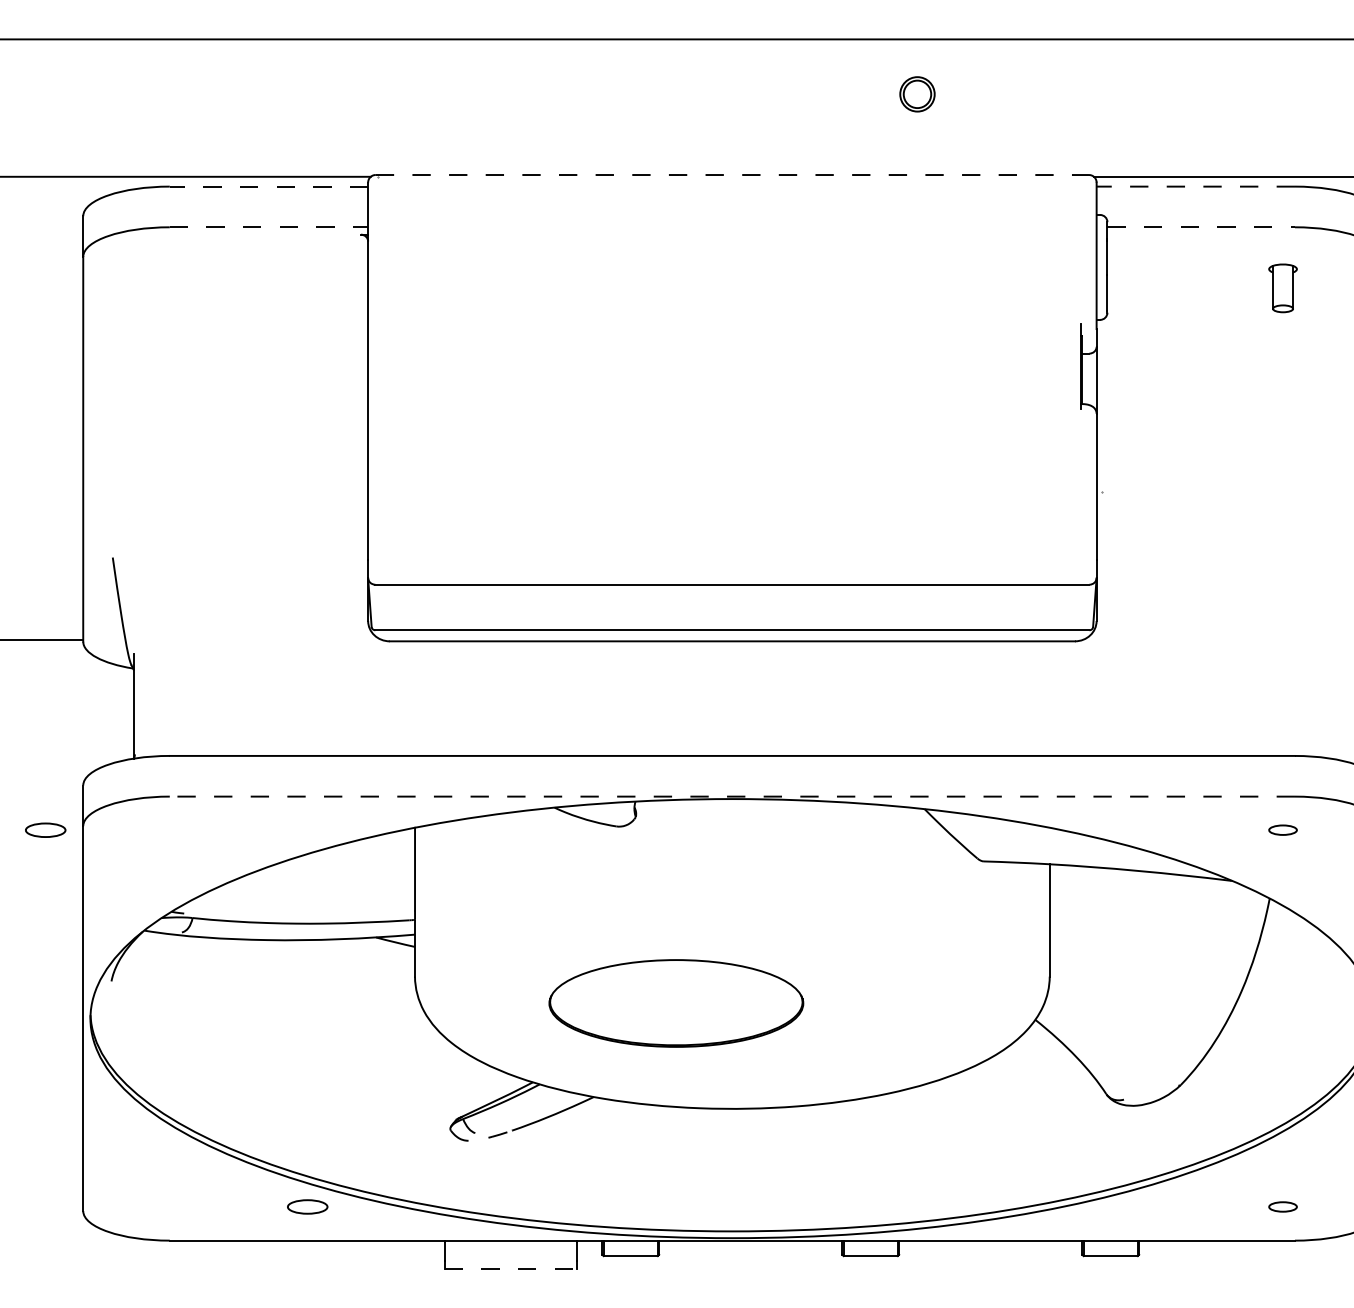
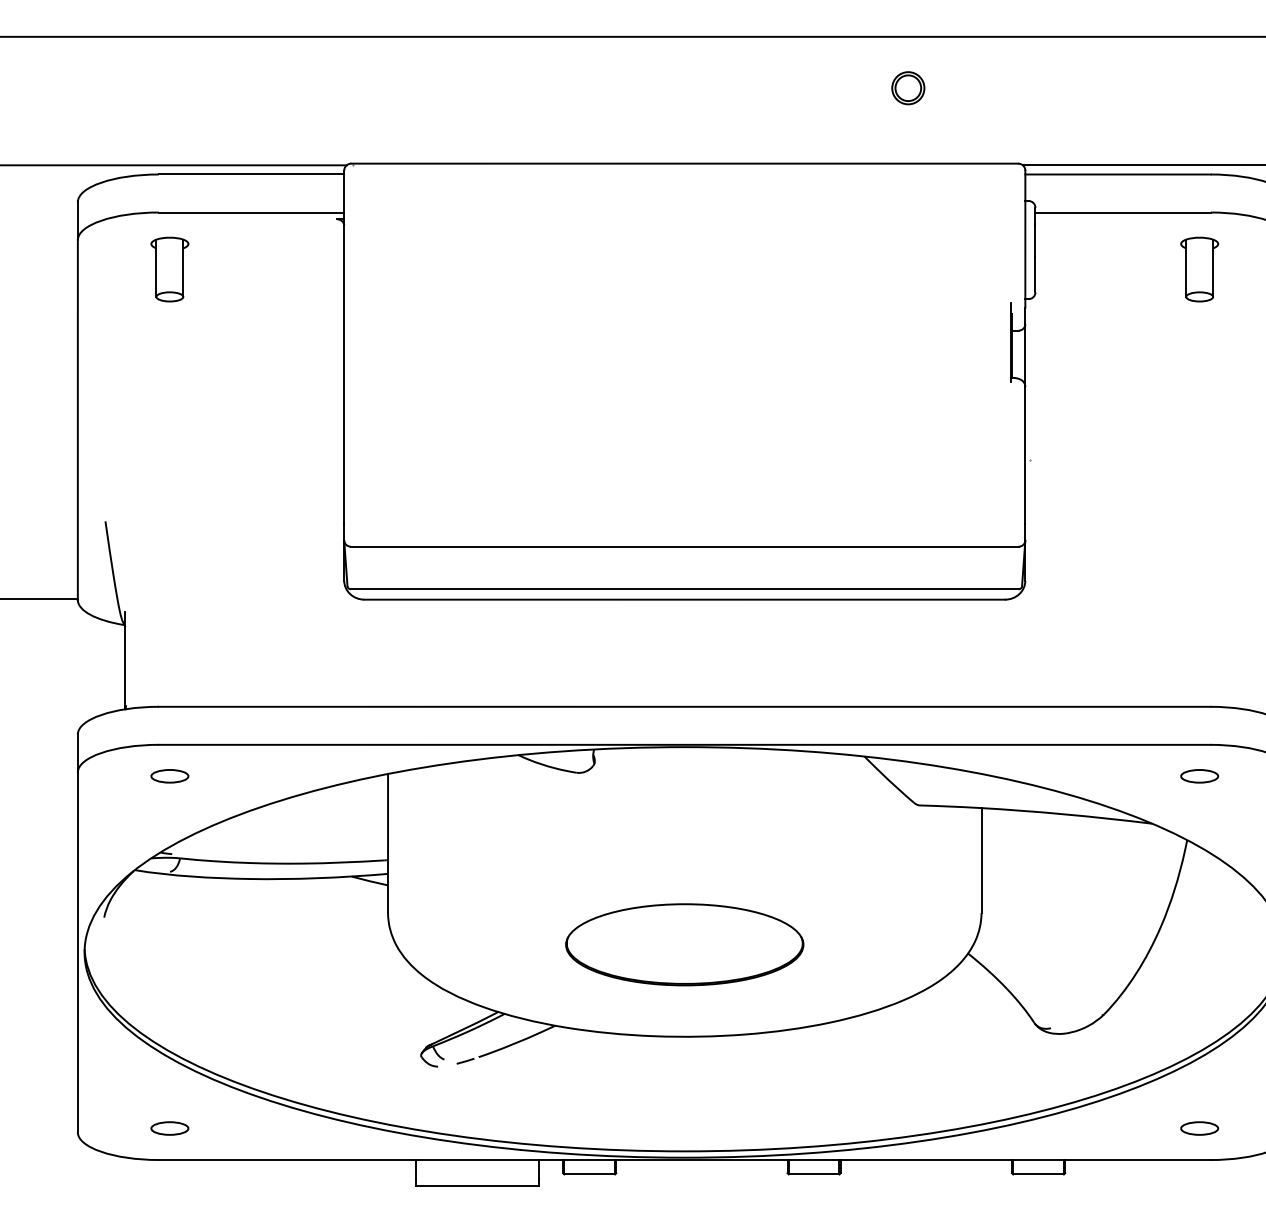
part: (917, 94) -> (908, 88), moved
line: (732, 175) -> (684, 164), dashed -> solid
line: (268, 186) -> (251, 174), dashed -> solid
line: (1195, 186) -> (1117, 174), dashed -> solid
line: (269, 227) -> (251, 212), dashed -> solid
line: (1201, 227) -> (1123, 212), dashed -> solid
part: (181, 288) -> (169, 269), added
part: (1282, 288) -> (1199, 269), size x1.43
line: (732, 796) -> (684, 744), dashed -> solid
part: (45, 829) -> (169, 775), moved
part: (1282, 829) -> (1199, 775), size x1.43
part: (676, 1003) -> (684, 944), moved
part: (307, 1206) -> (169, 1128), moved
part: (1282, 1206) -> (1199, 1128), size x1.43
line: (510, 1268) -> (477, 1186), dashed -> solid

